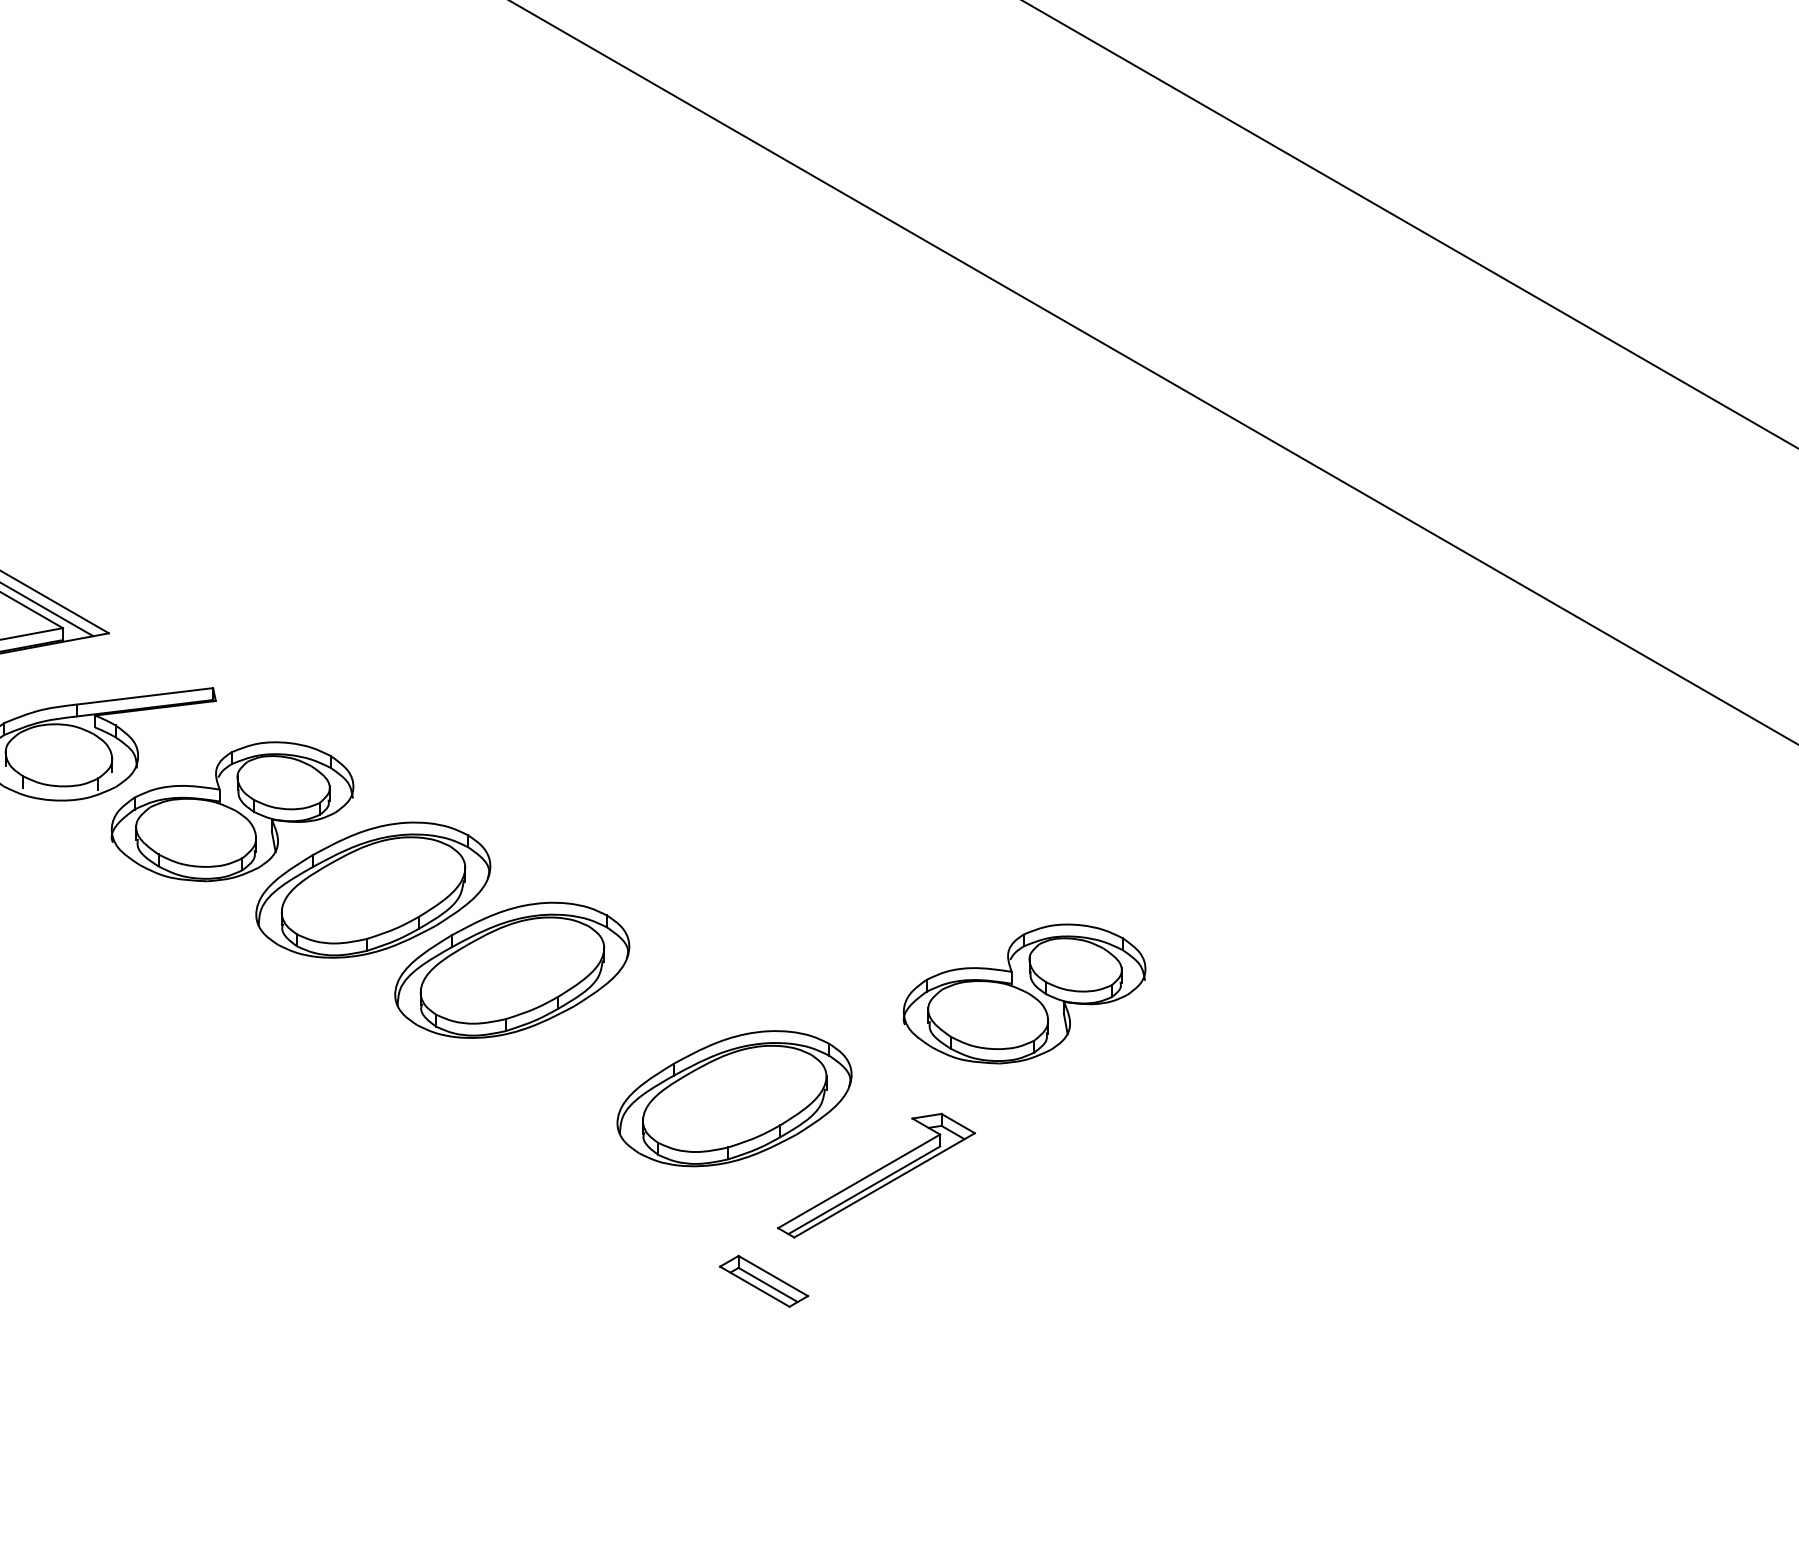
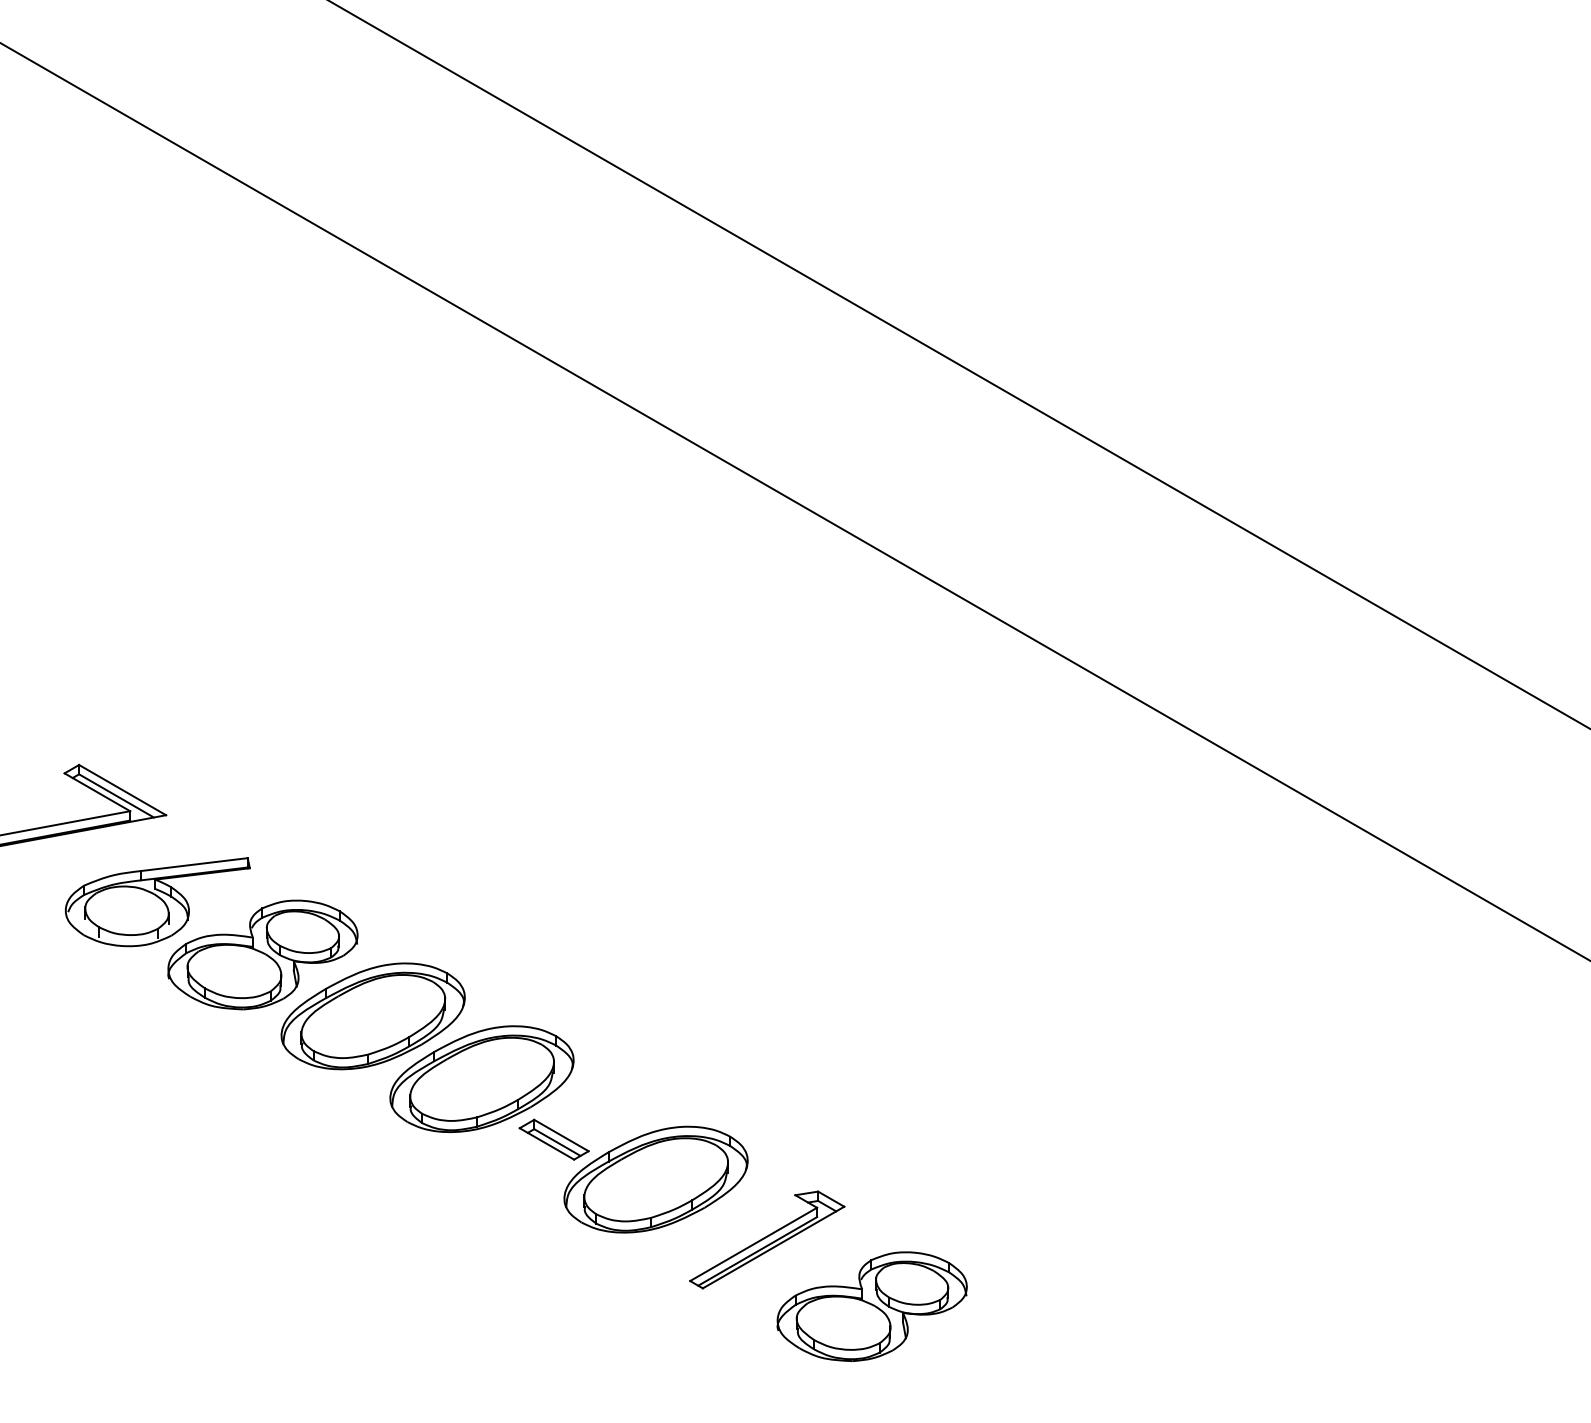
part: (1023, 993) -> (871, 1306), moved
part: (763, 1281) -> (553, 1139), moved

